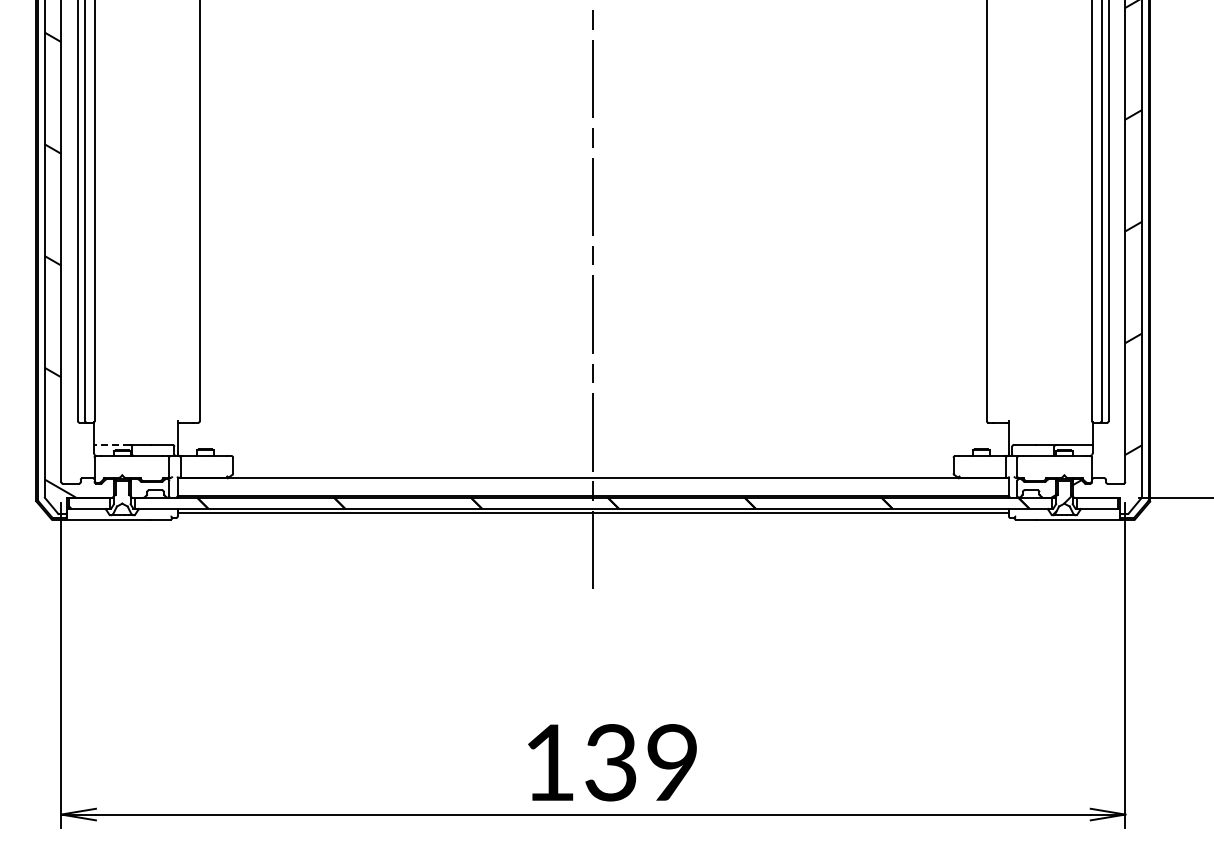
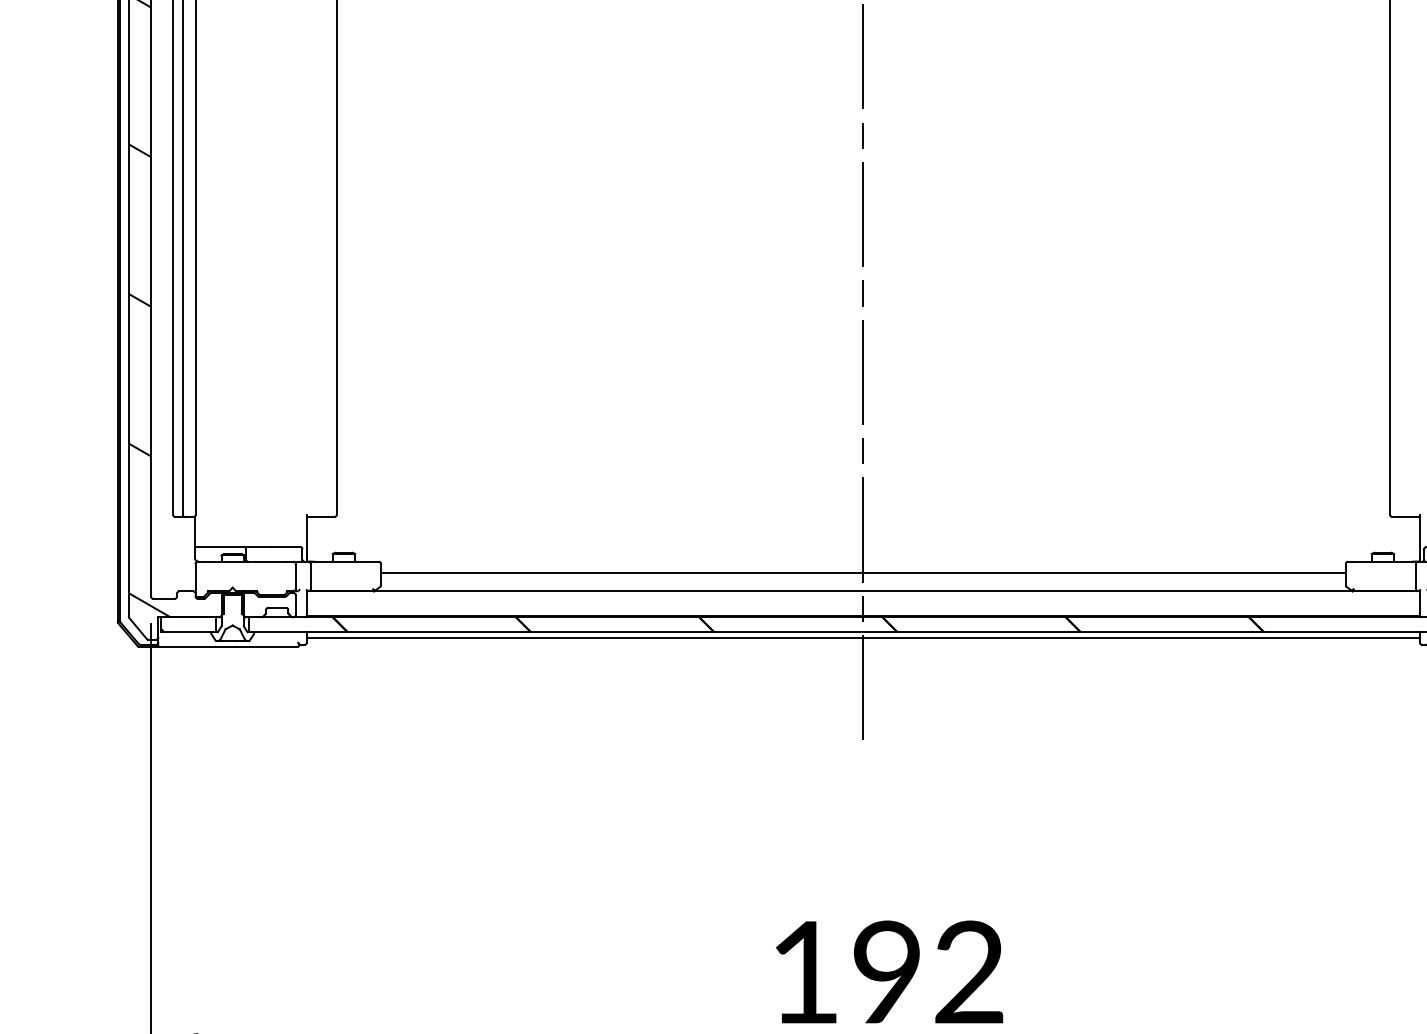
line: (111, 444) -> (218, 546), dashed -> solid
line: (593, 464) -> (863, 573), added
text: (641, 762) -> (927, 972), 139 -> 192

